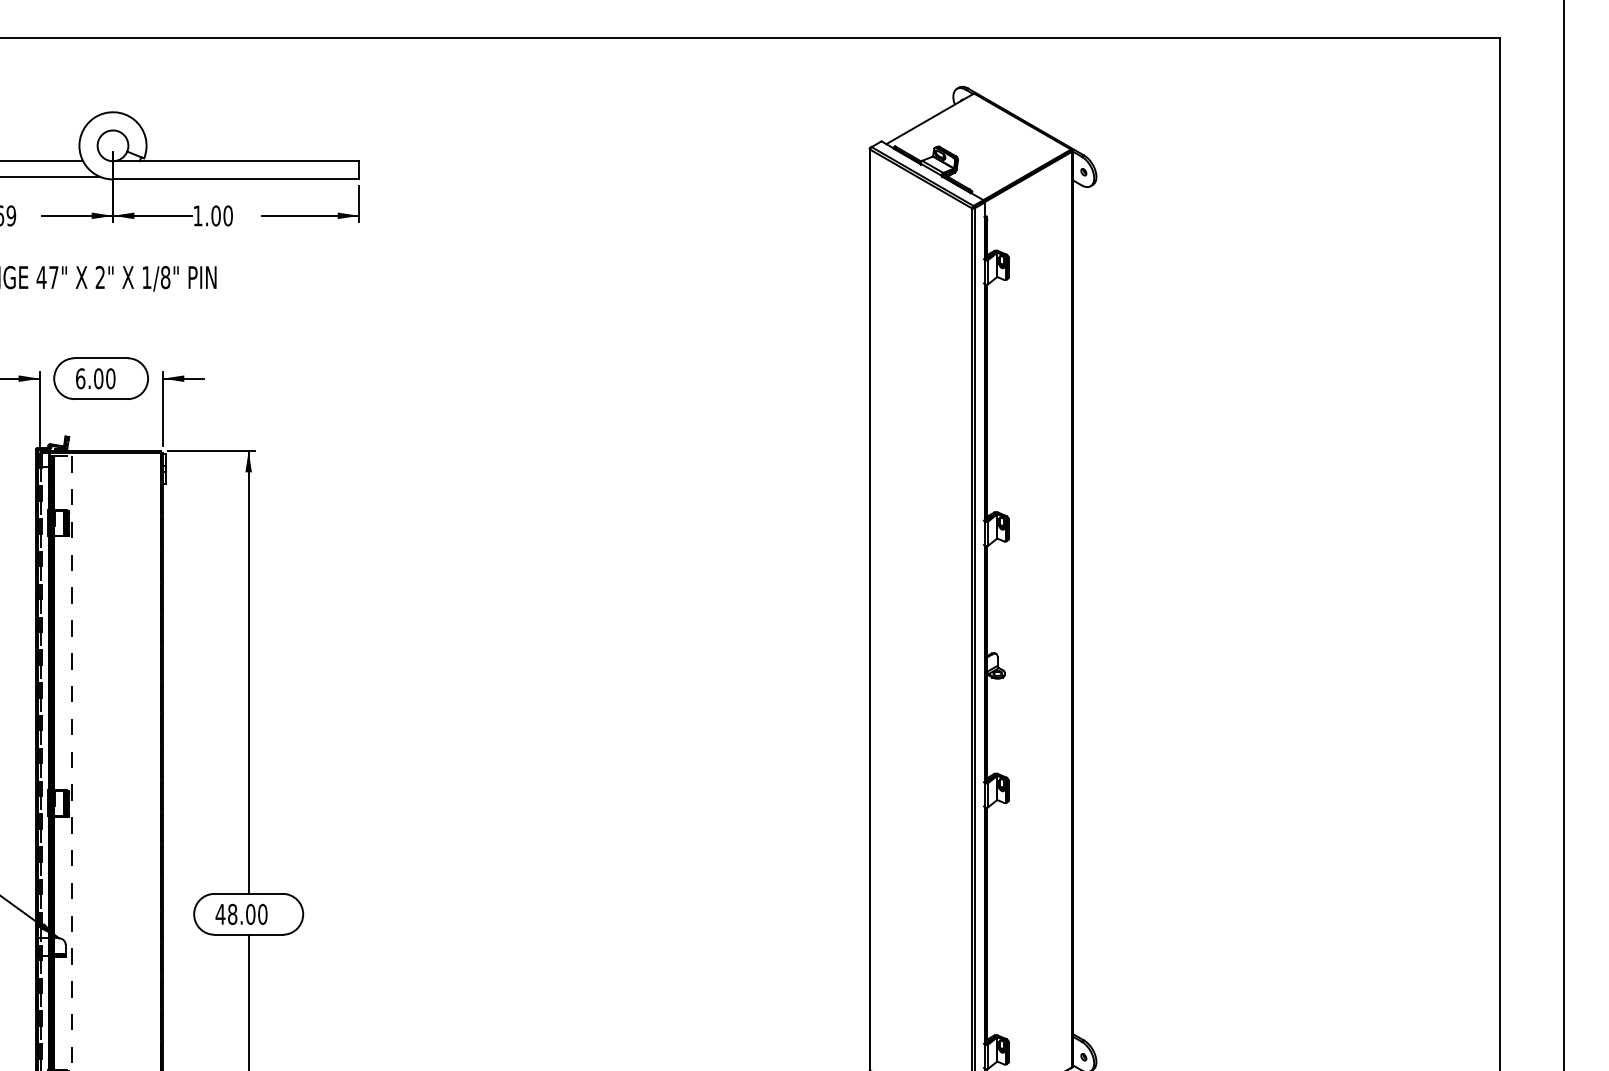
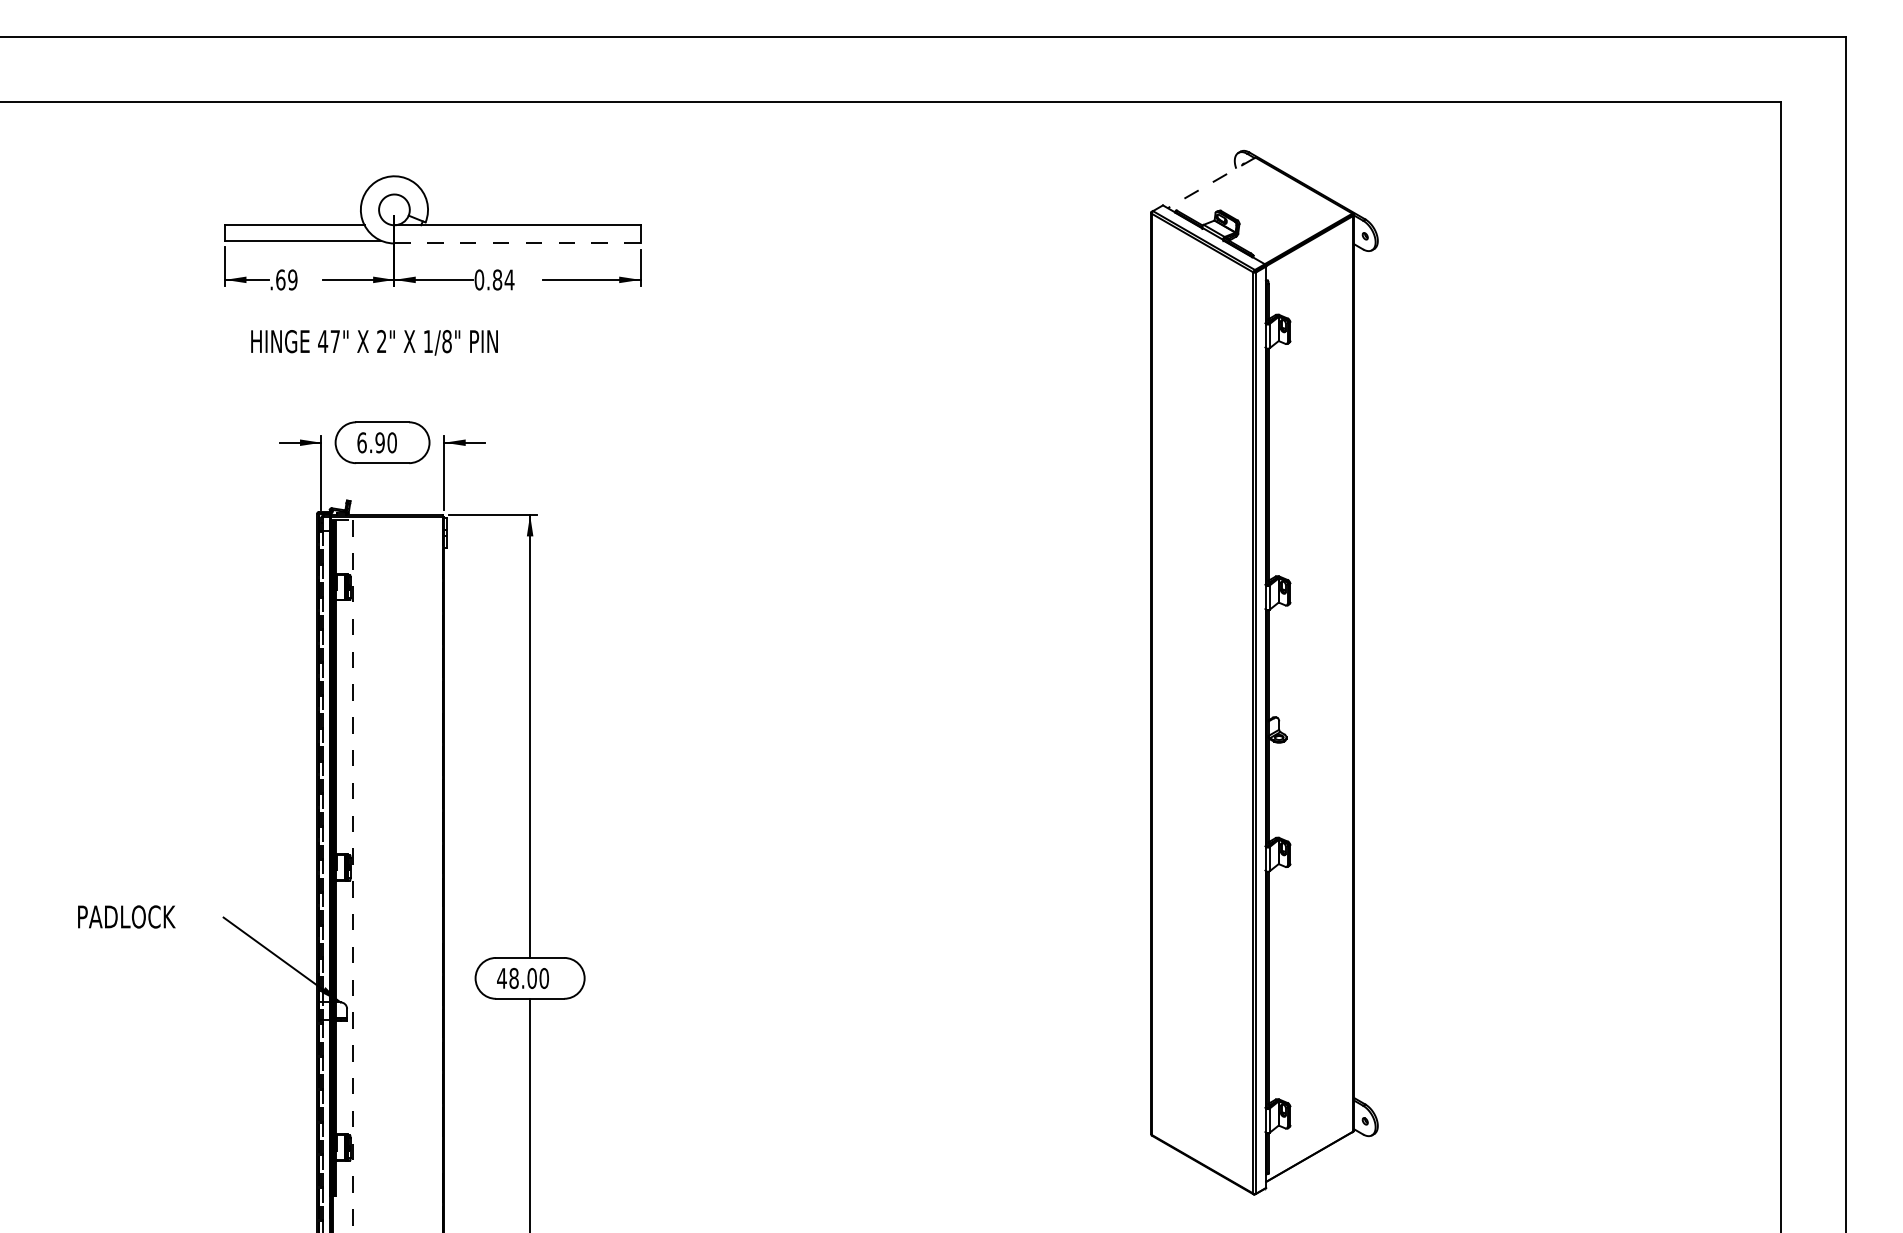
line: (930, 118) -> (1211, 182), solid -> dashed
line: (236, 179) -> (517, 243), solid -> dashed
text: (213, 215) -> (494, 279), 1.00 -> 0.84
text: (98, 378) -> (379, 442), 6.00 -> 6.90

